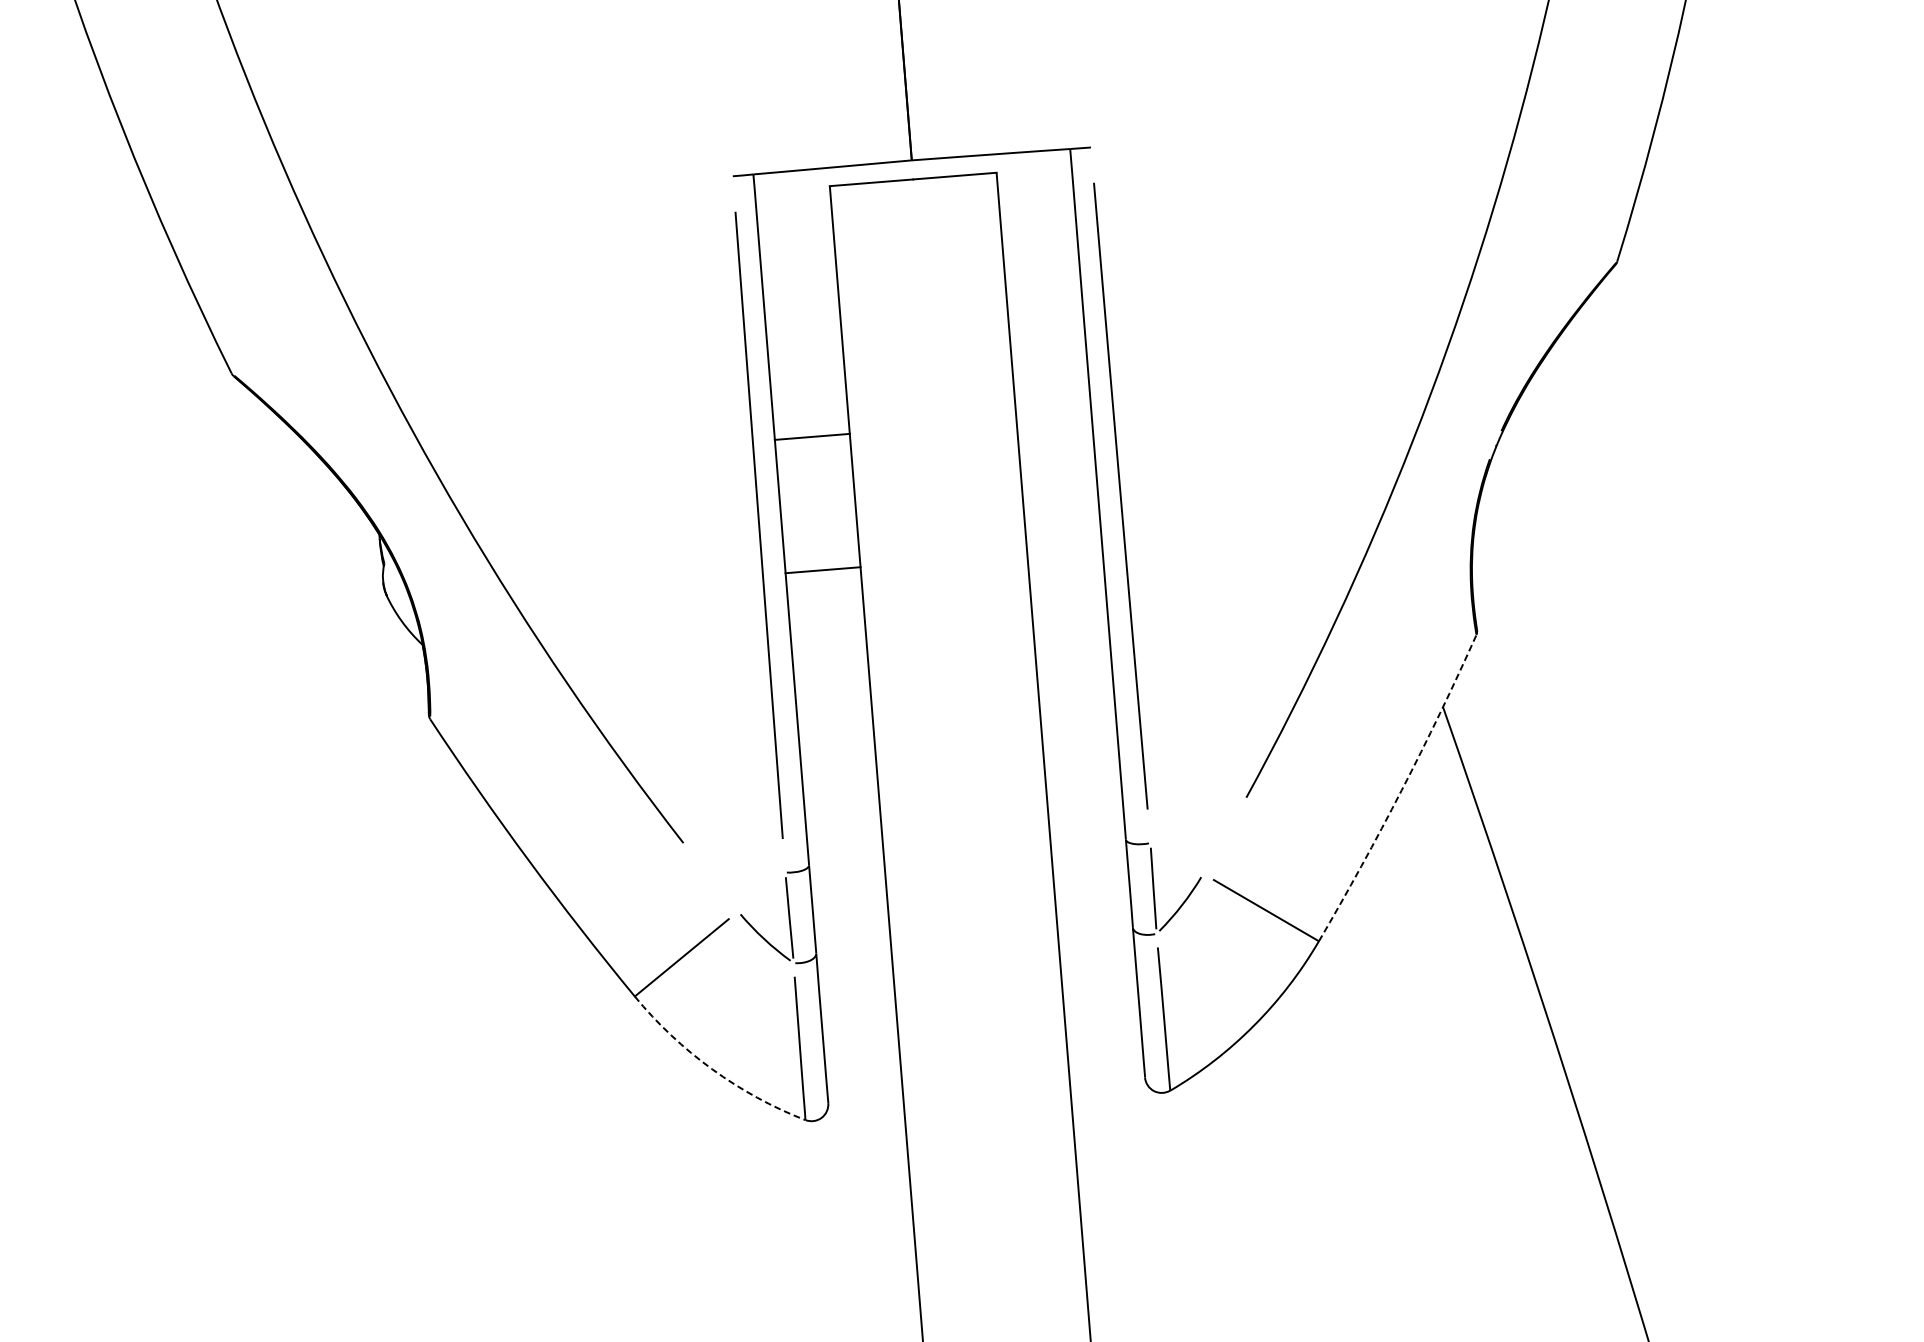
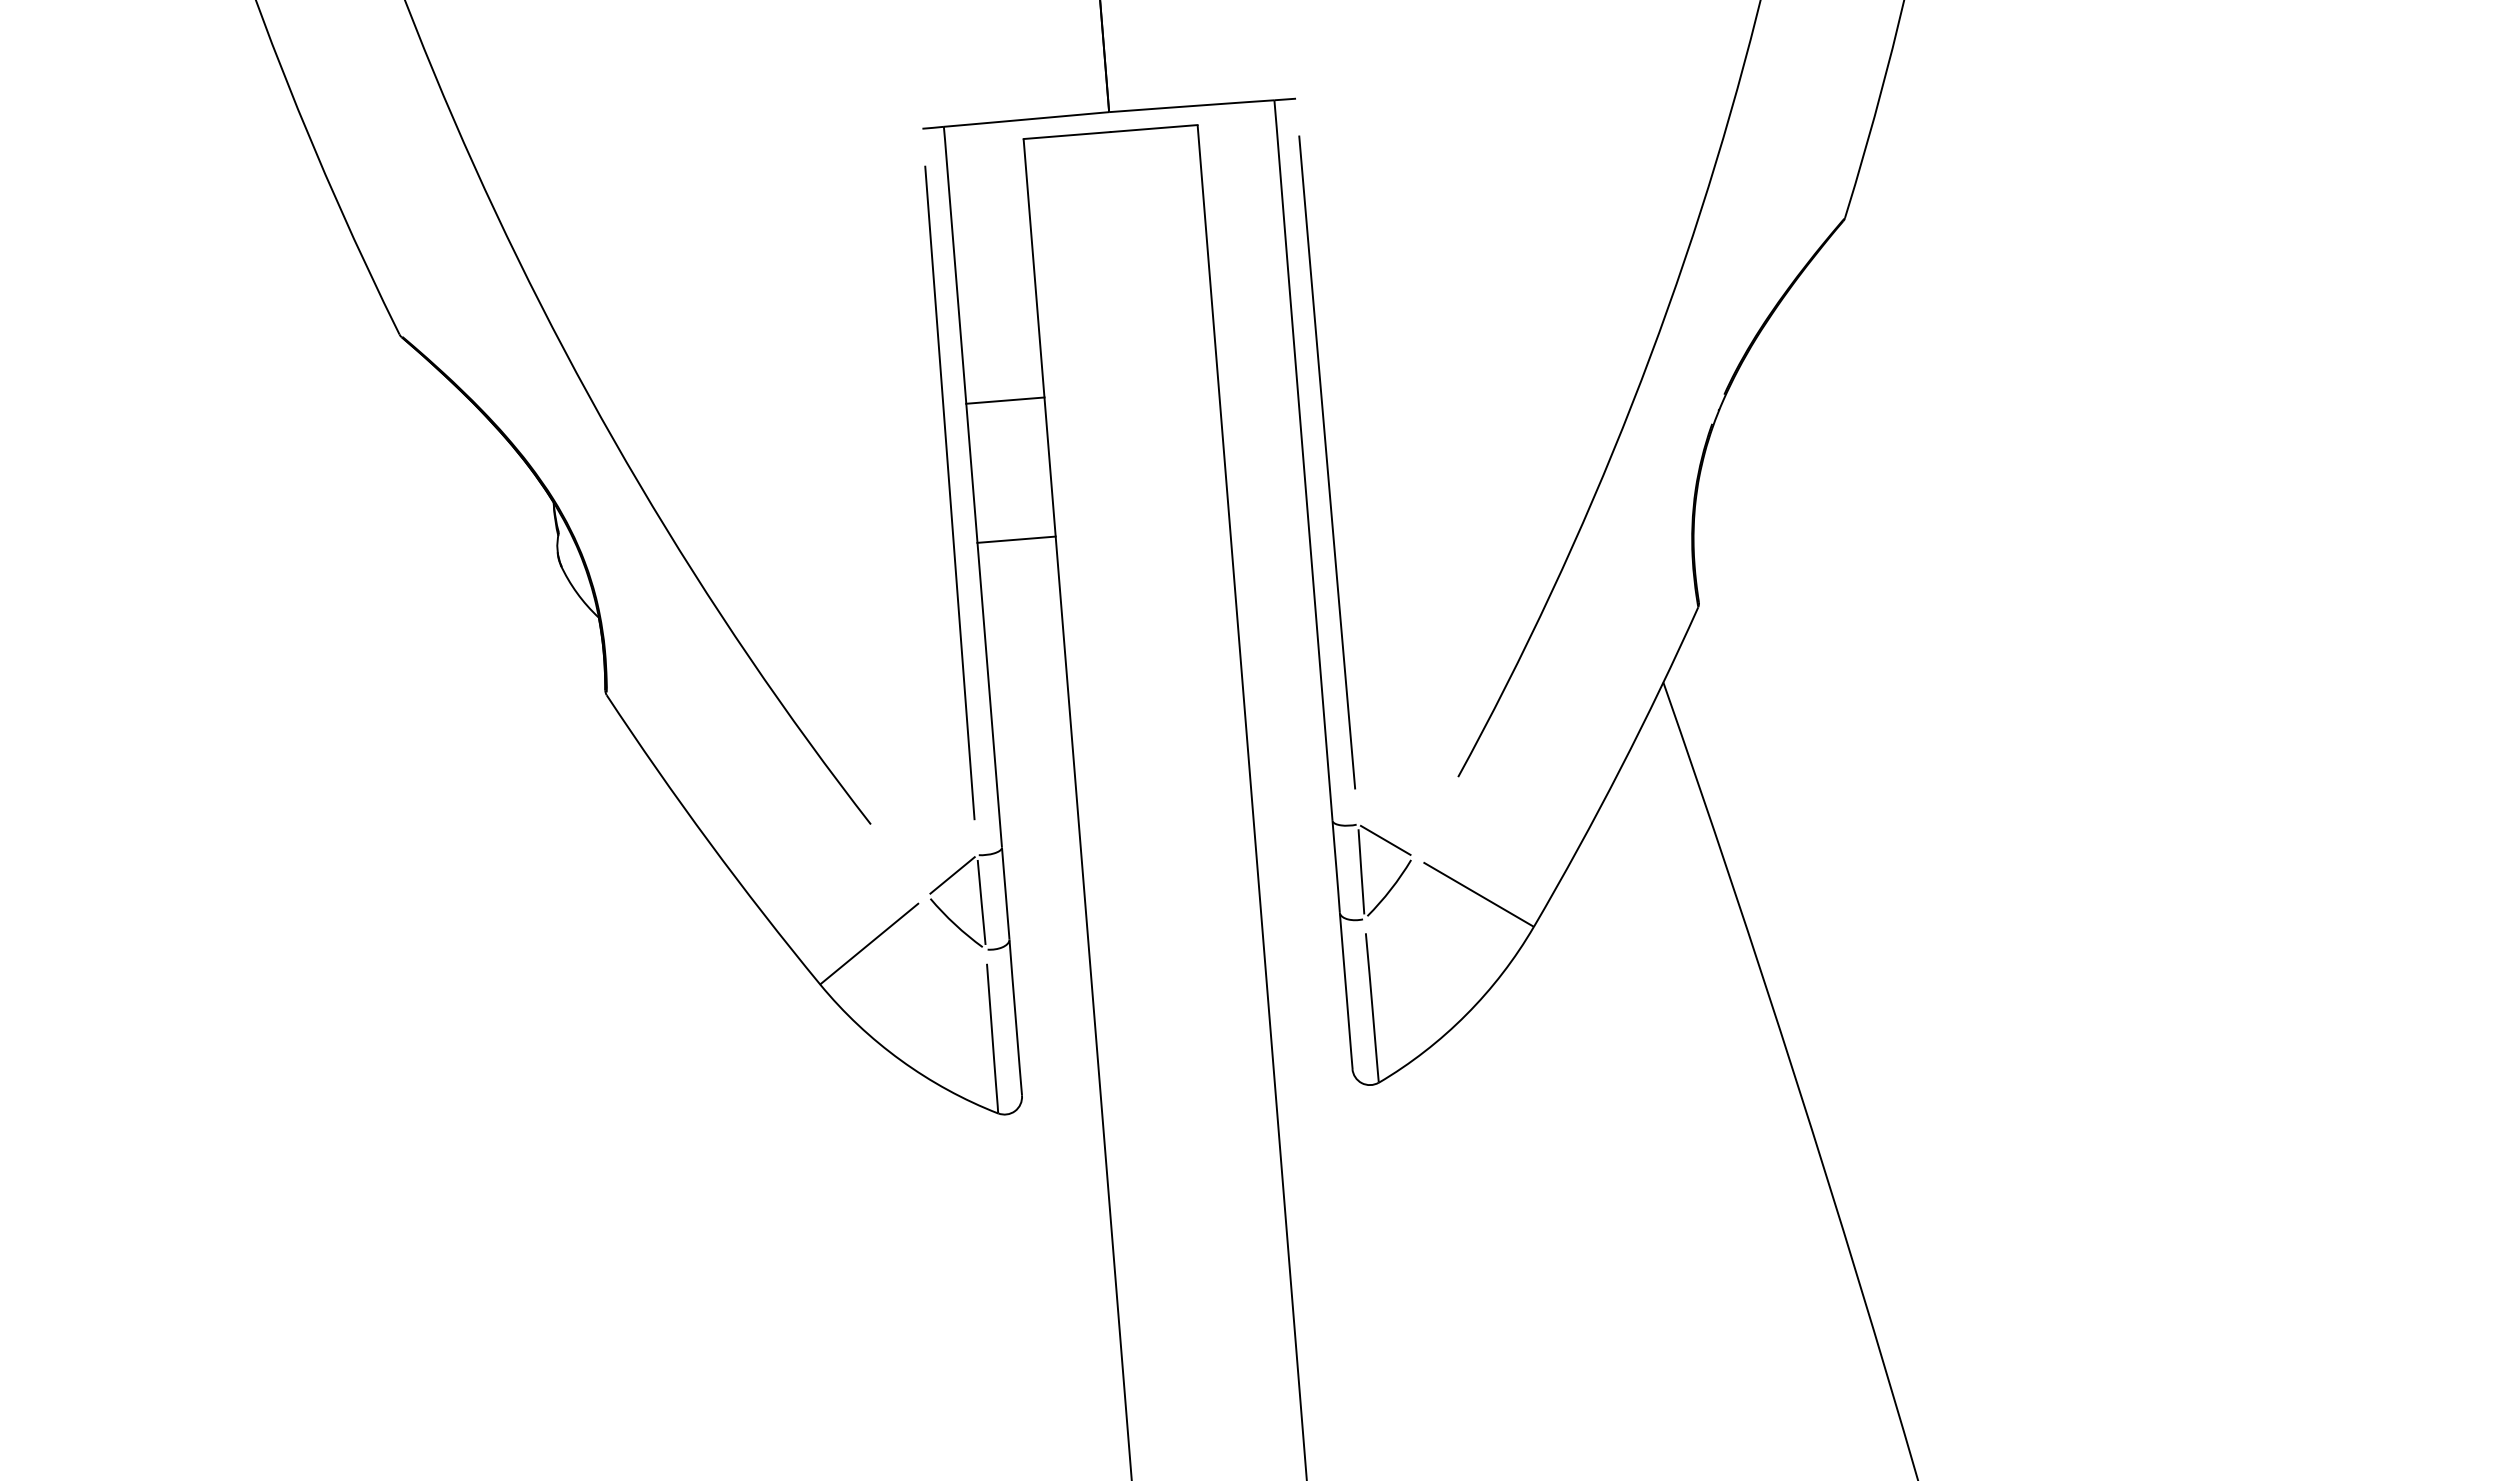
arc: (1401, 790) -> (1620, 769), dashed -> solid
line: (1176, 857) -> (1385, 839), added
line: (761, 892) -> (952, 875), added
arc: (711, 1069) -> (900, 1060), dashed -> solid

